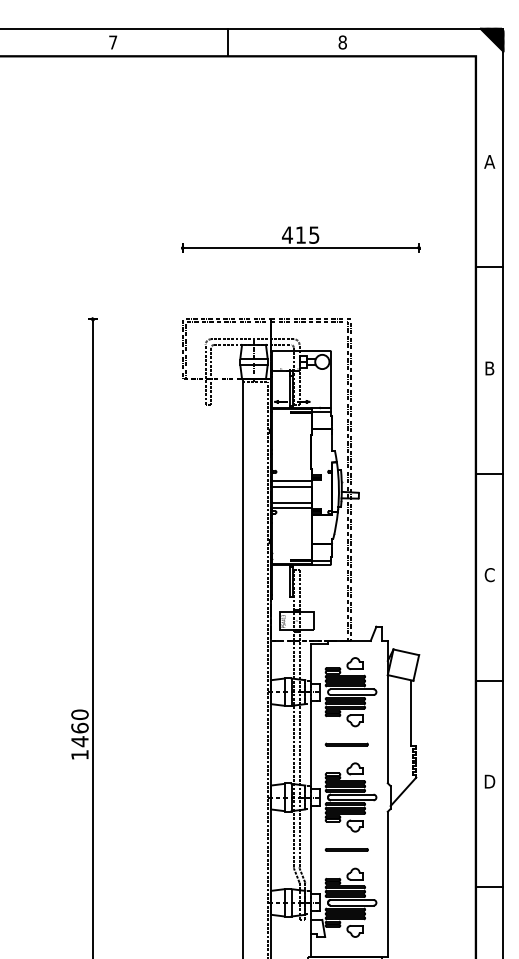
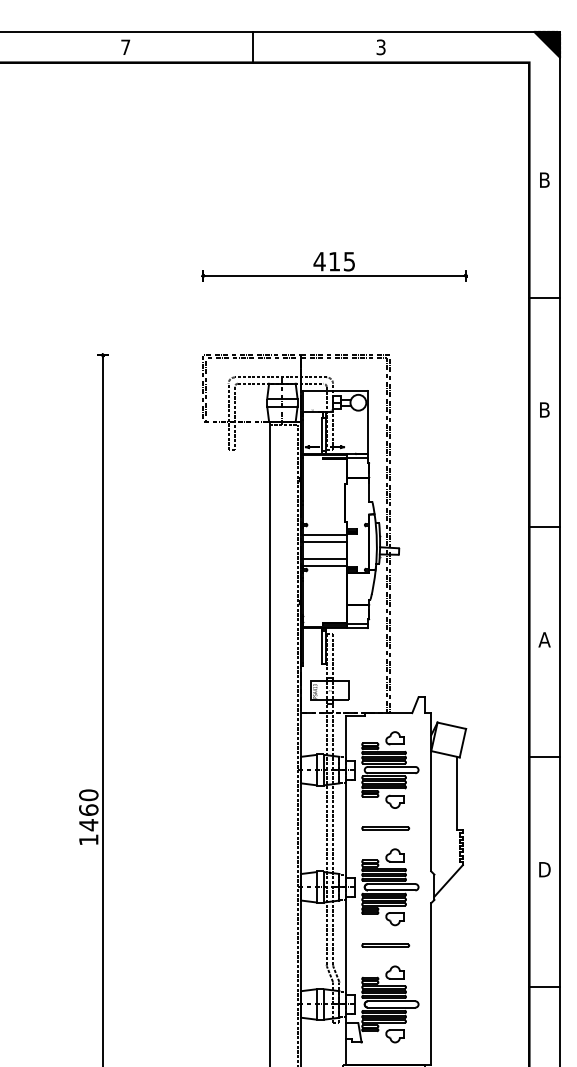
text: (342, 42) -> (380, 47), 8 -> 3
text: (489, 161) -> (544, 179), A -> B
text: (489, 575) -> (544, 640), C -> A

